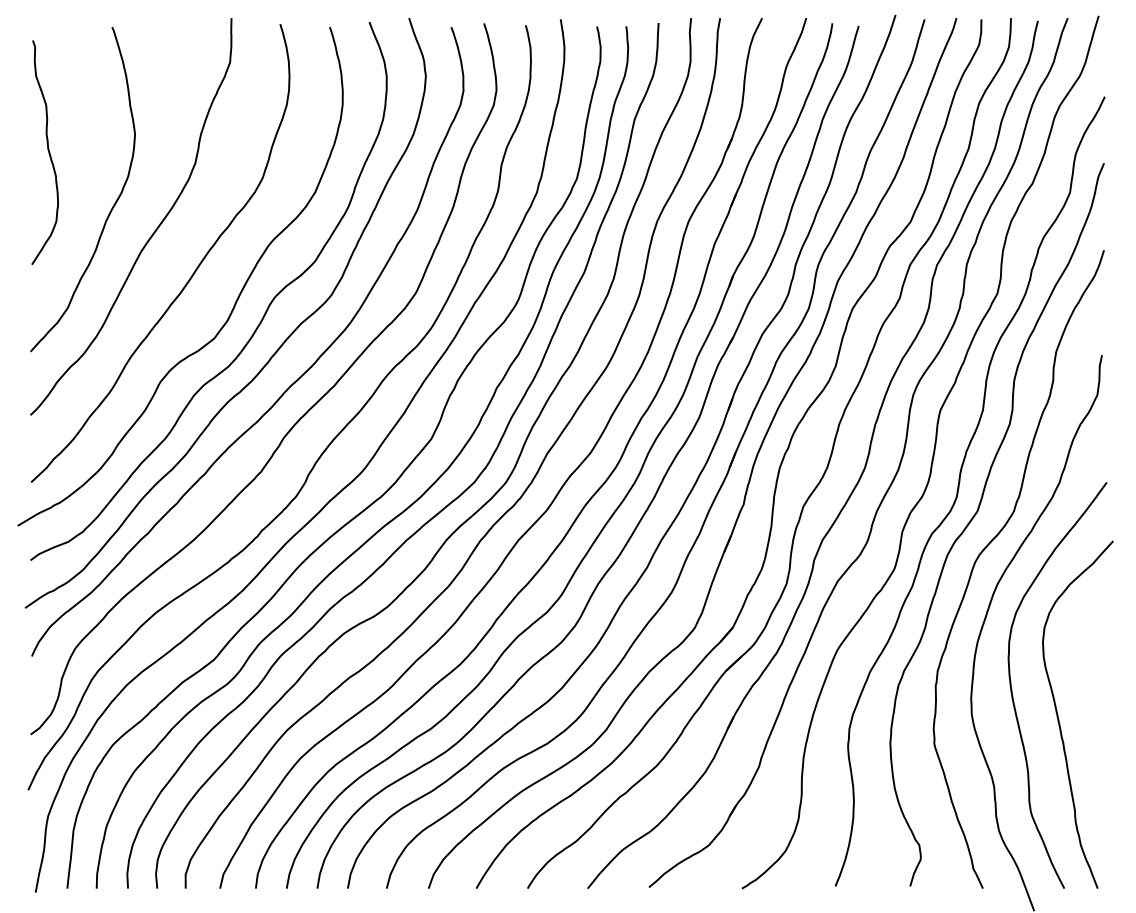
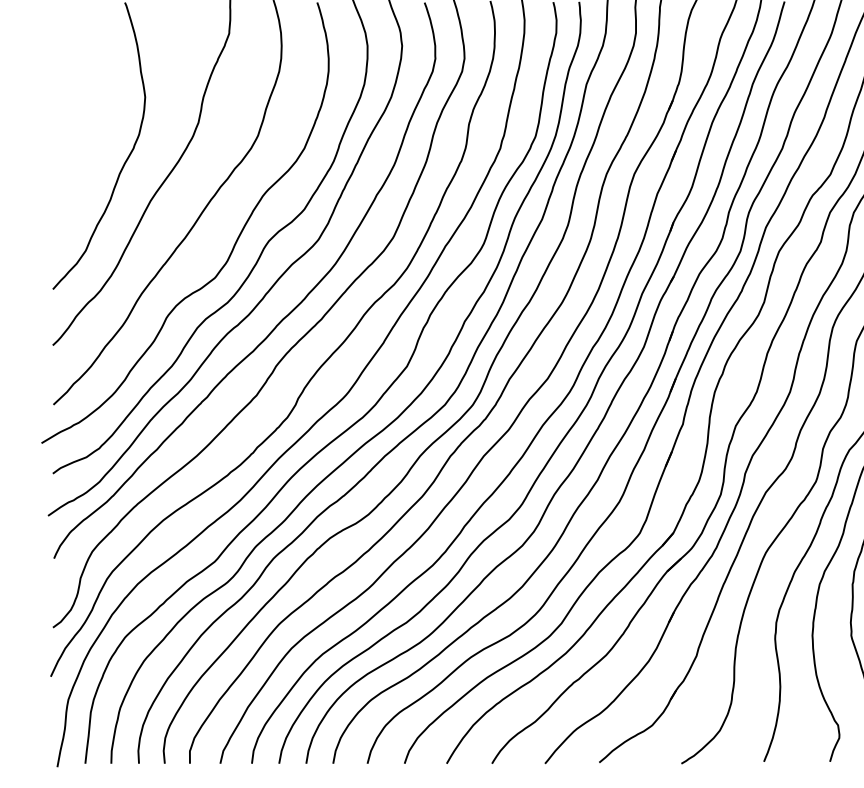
curve: (47, 150) -> (67, 111), removed

